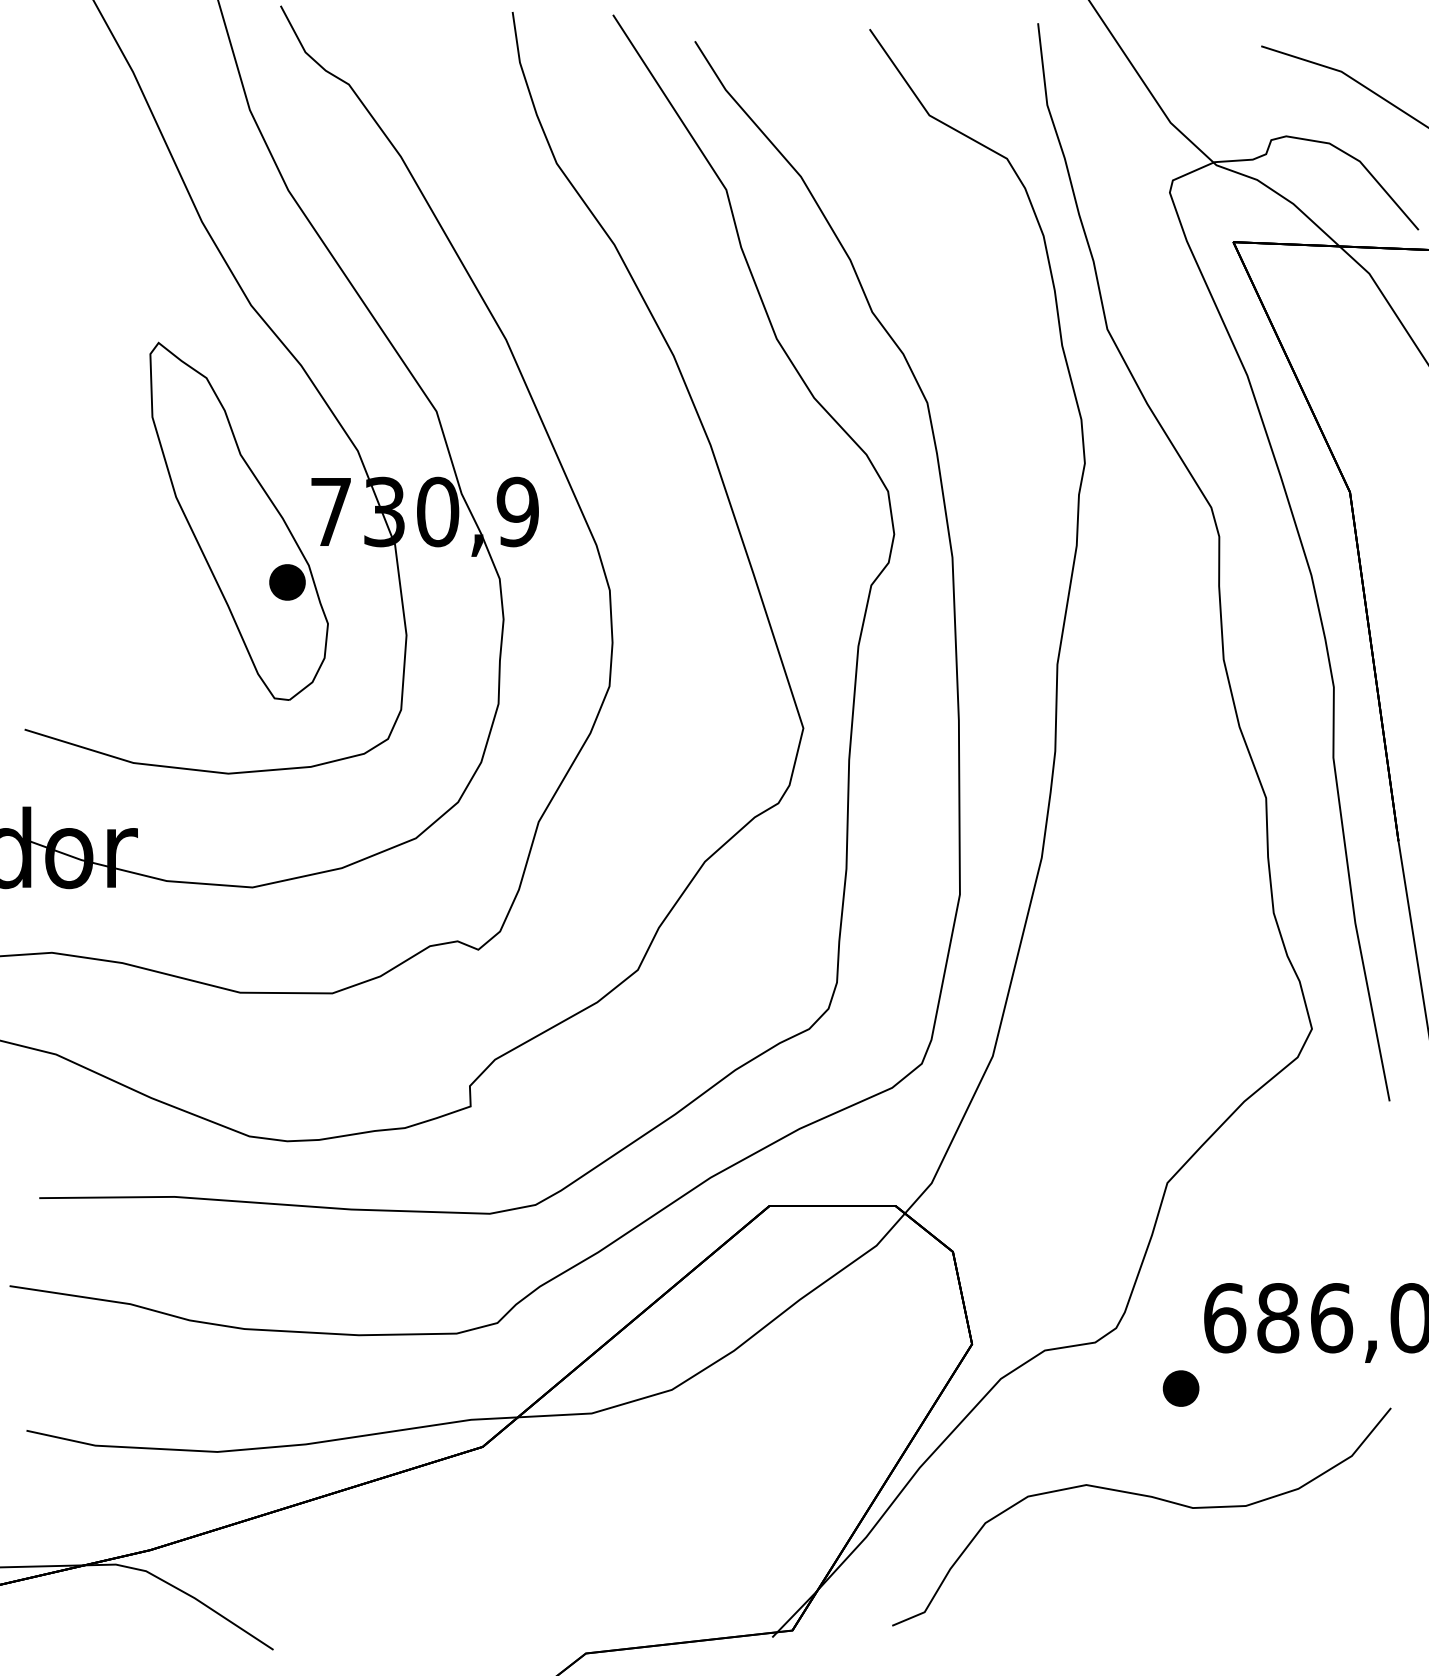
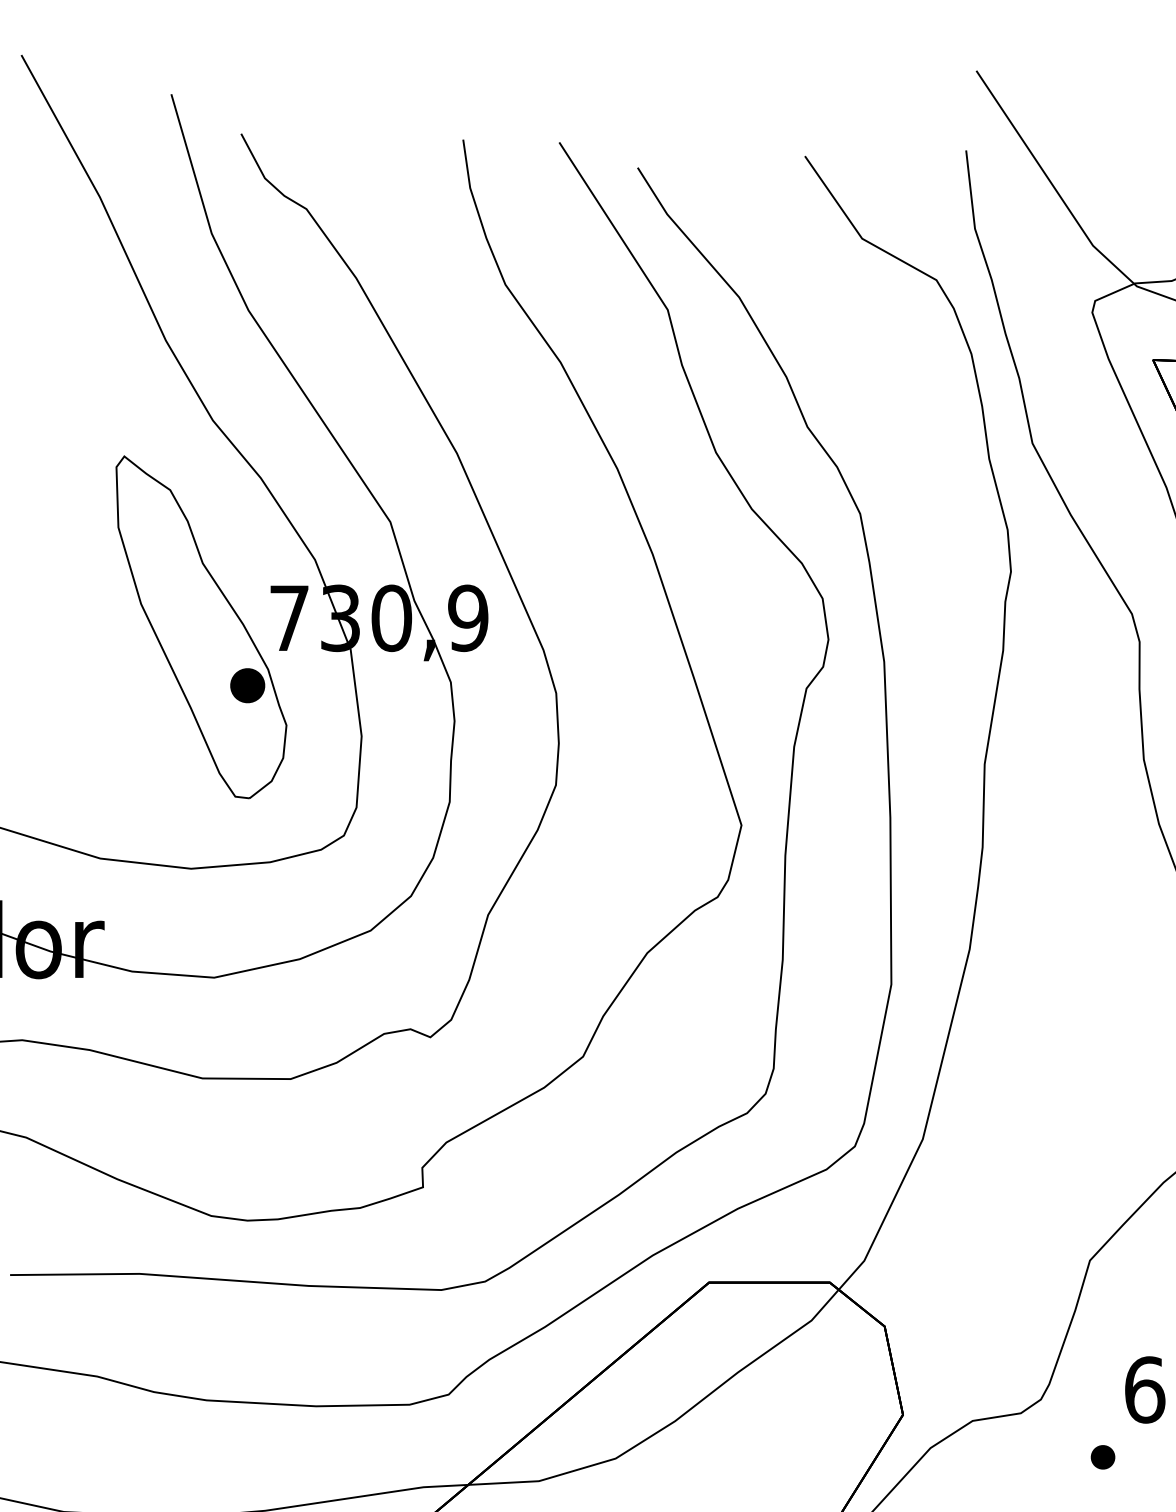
part: (1180, 1388) -> (1102, 1457), size x0.7

